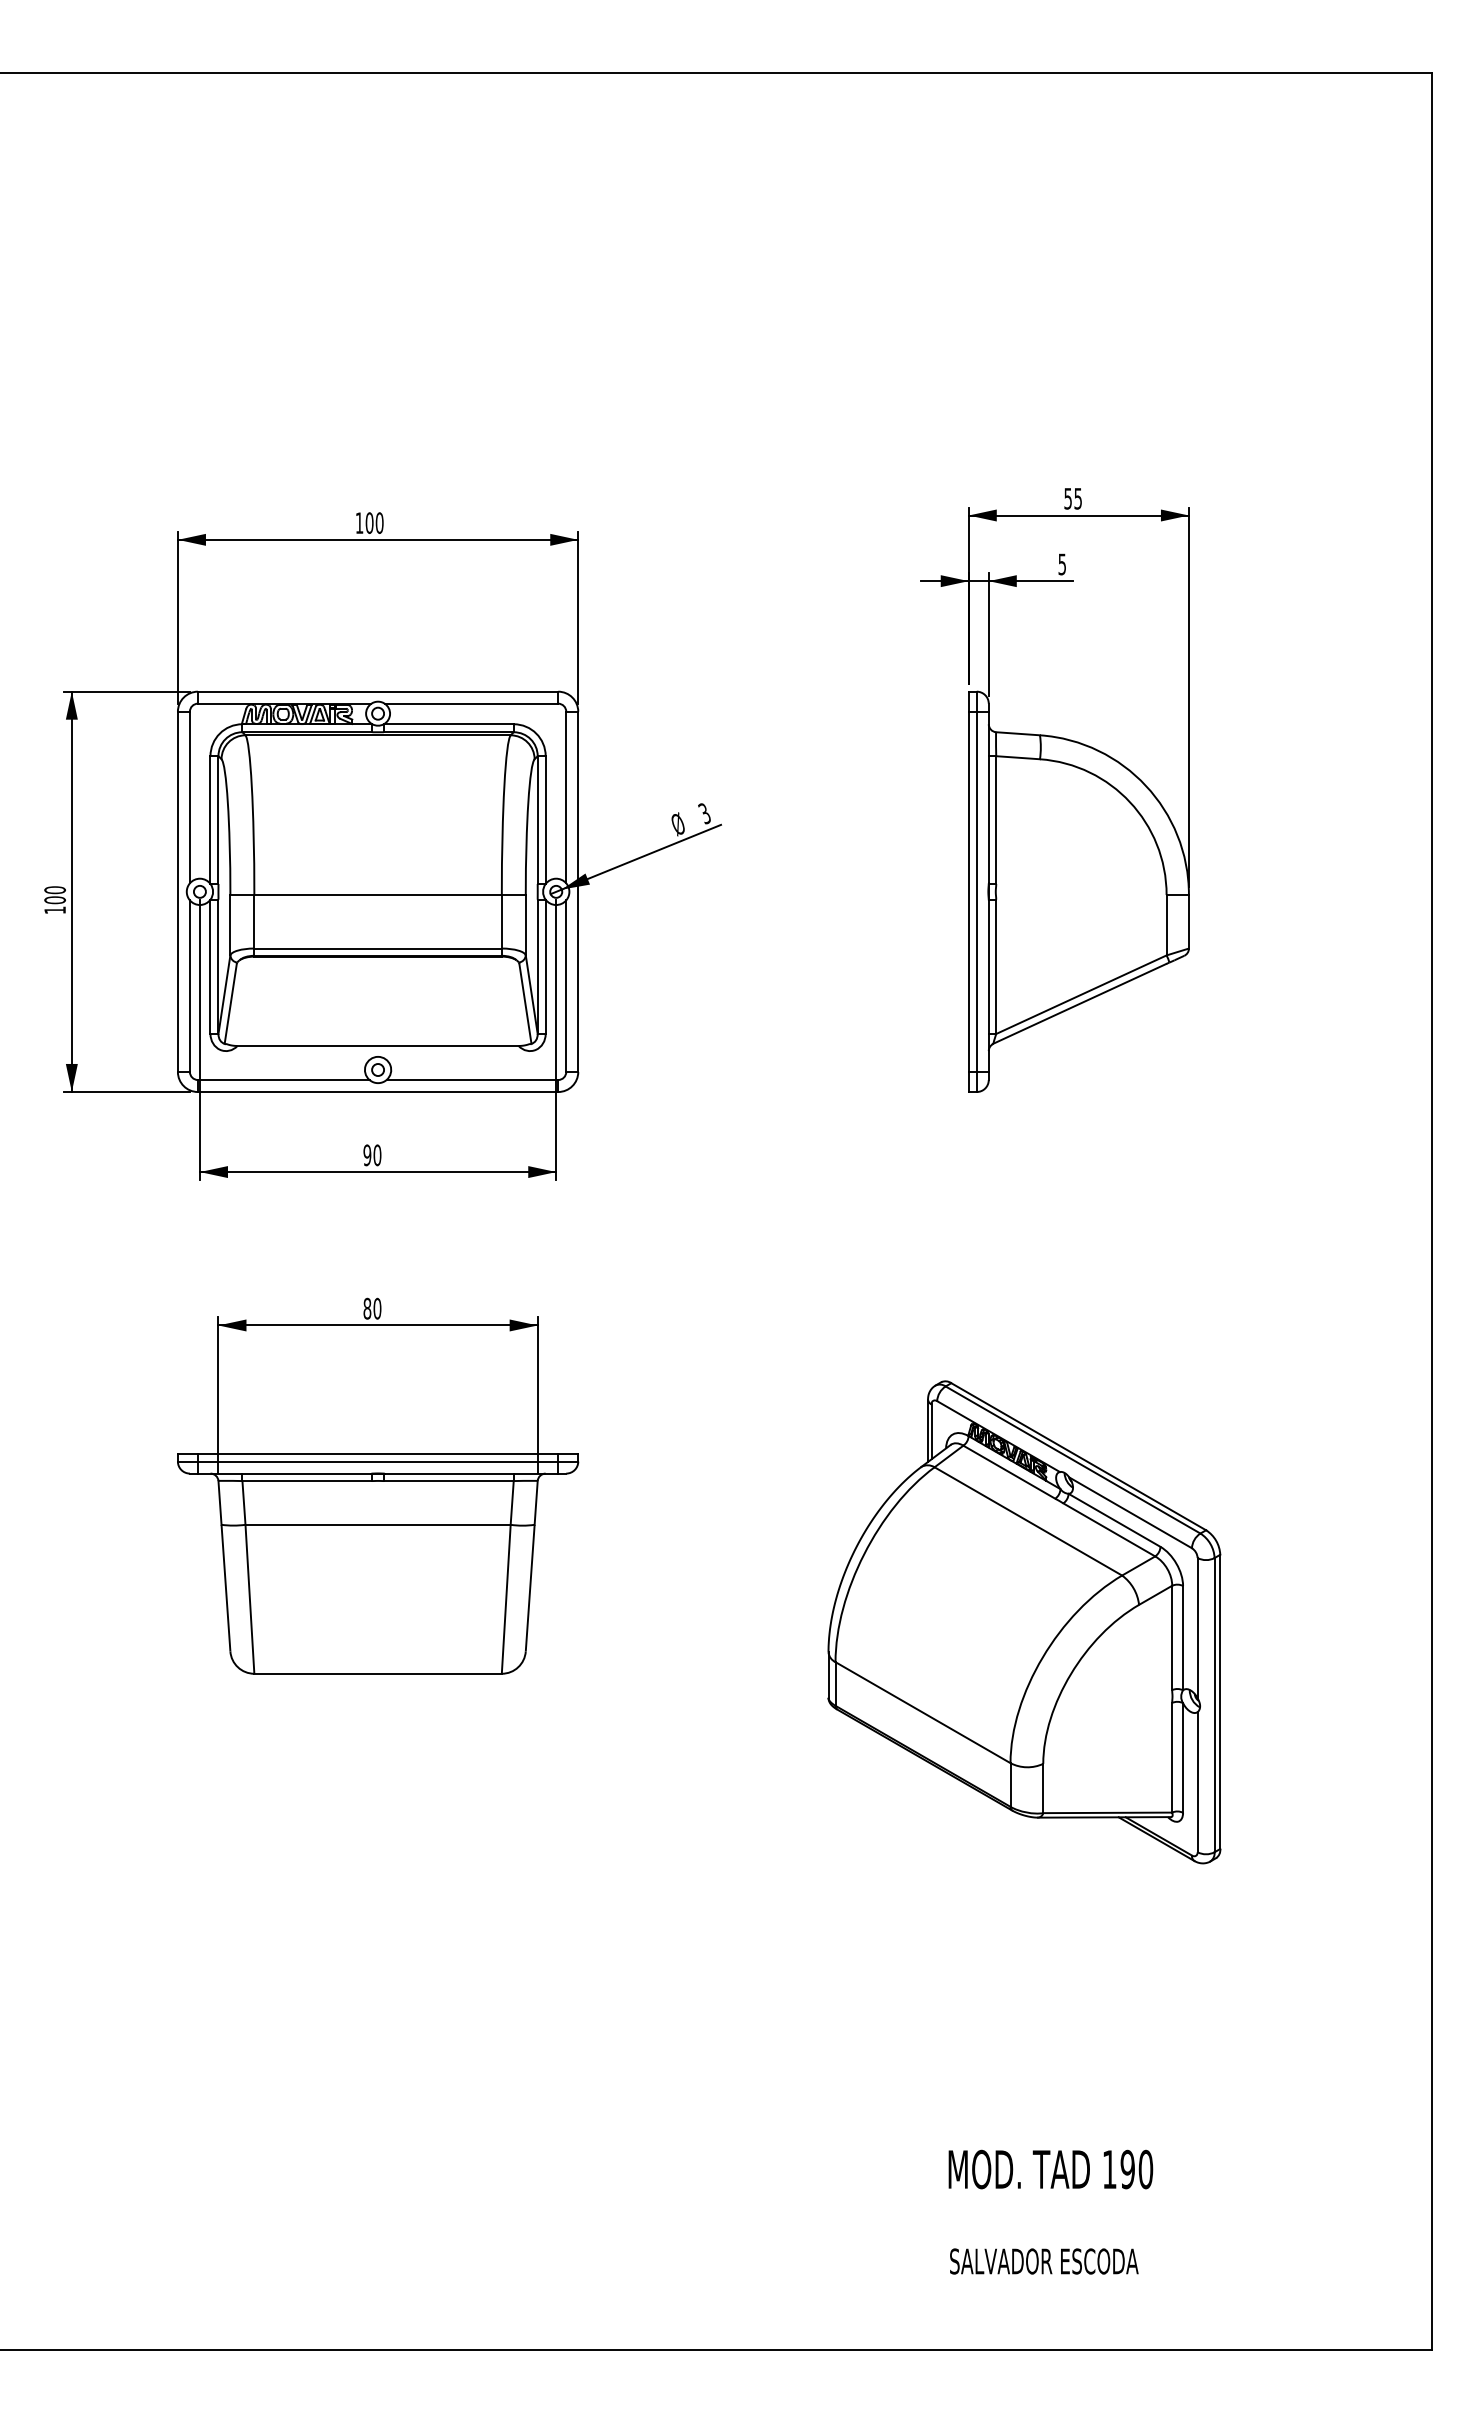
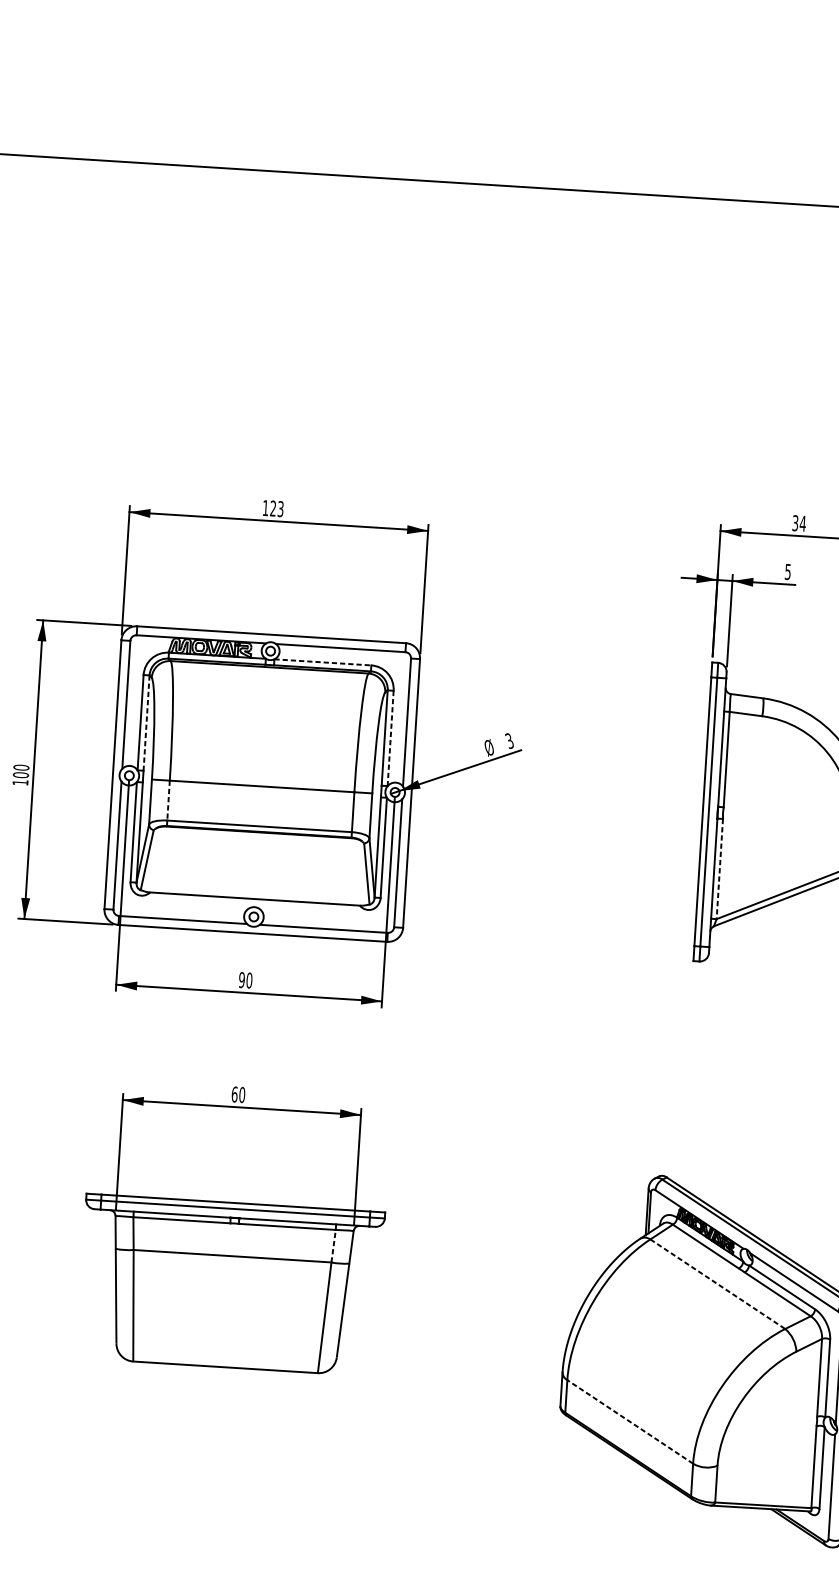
text: (1073, 498) -> (799, 523), 55 -> 34
text: (374, 522) -> (276, 508), 100 -> 123
line: (448, 724) -> (322, 662), solid -> dashed
line: (218, 820) -> (146, 723), solid -> dashed
line: (545, 820) -> (390, 738), solid -> dashed
line: (254, 921) -> (168, 800), solid -> dashed
line: (996, 967) -> (720, 869), solid -> dashed
text: (367, 1308) -> (234, 1094), 80 -> 60
line: (512, 1502) -> (333, 1245), solid -> dashed
line: (1028, 1521) -> (717, 1284), solid -> dashed
line: (922, 1712) -> (629, 1421), solid -> dashed

